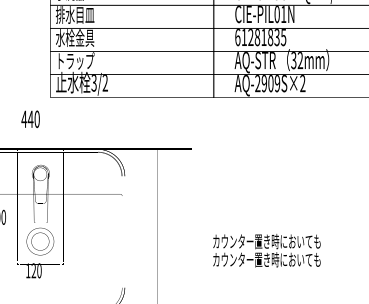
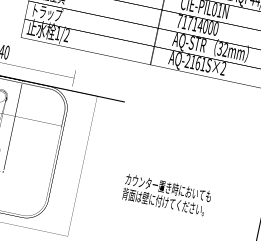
text: (260, 37) -> (197, 25), 61281835 -> 71714000
text: (93, 83) -> (57, 33), 3/2 -> 1/2
text: (270, 83) -> (197, 63), AQ-2909S×2 -> AQ-2161S×2
text: (266, 259) -> (165, 202), カウンター置き時においても -> 背面は壁に付けてください。

